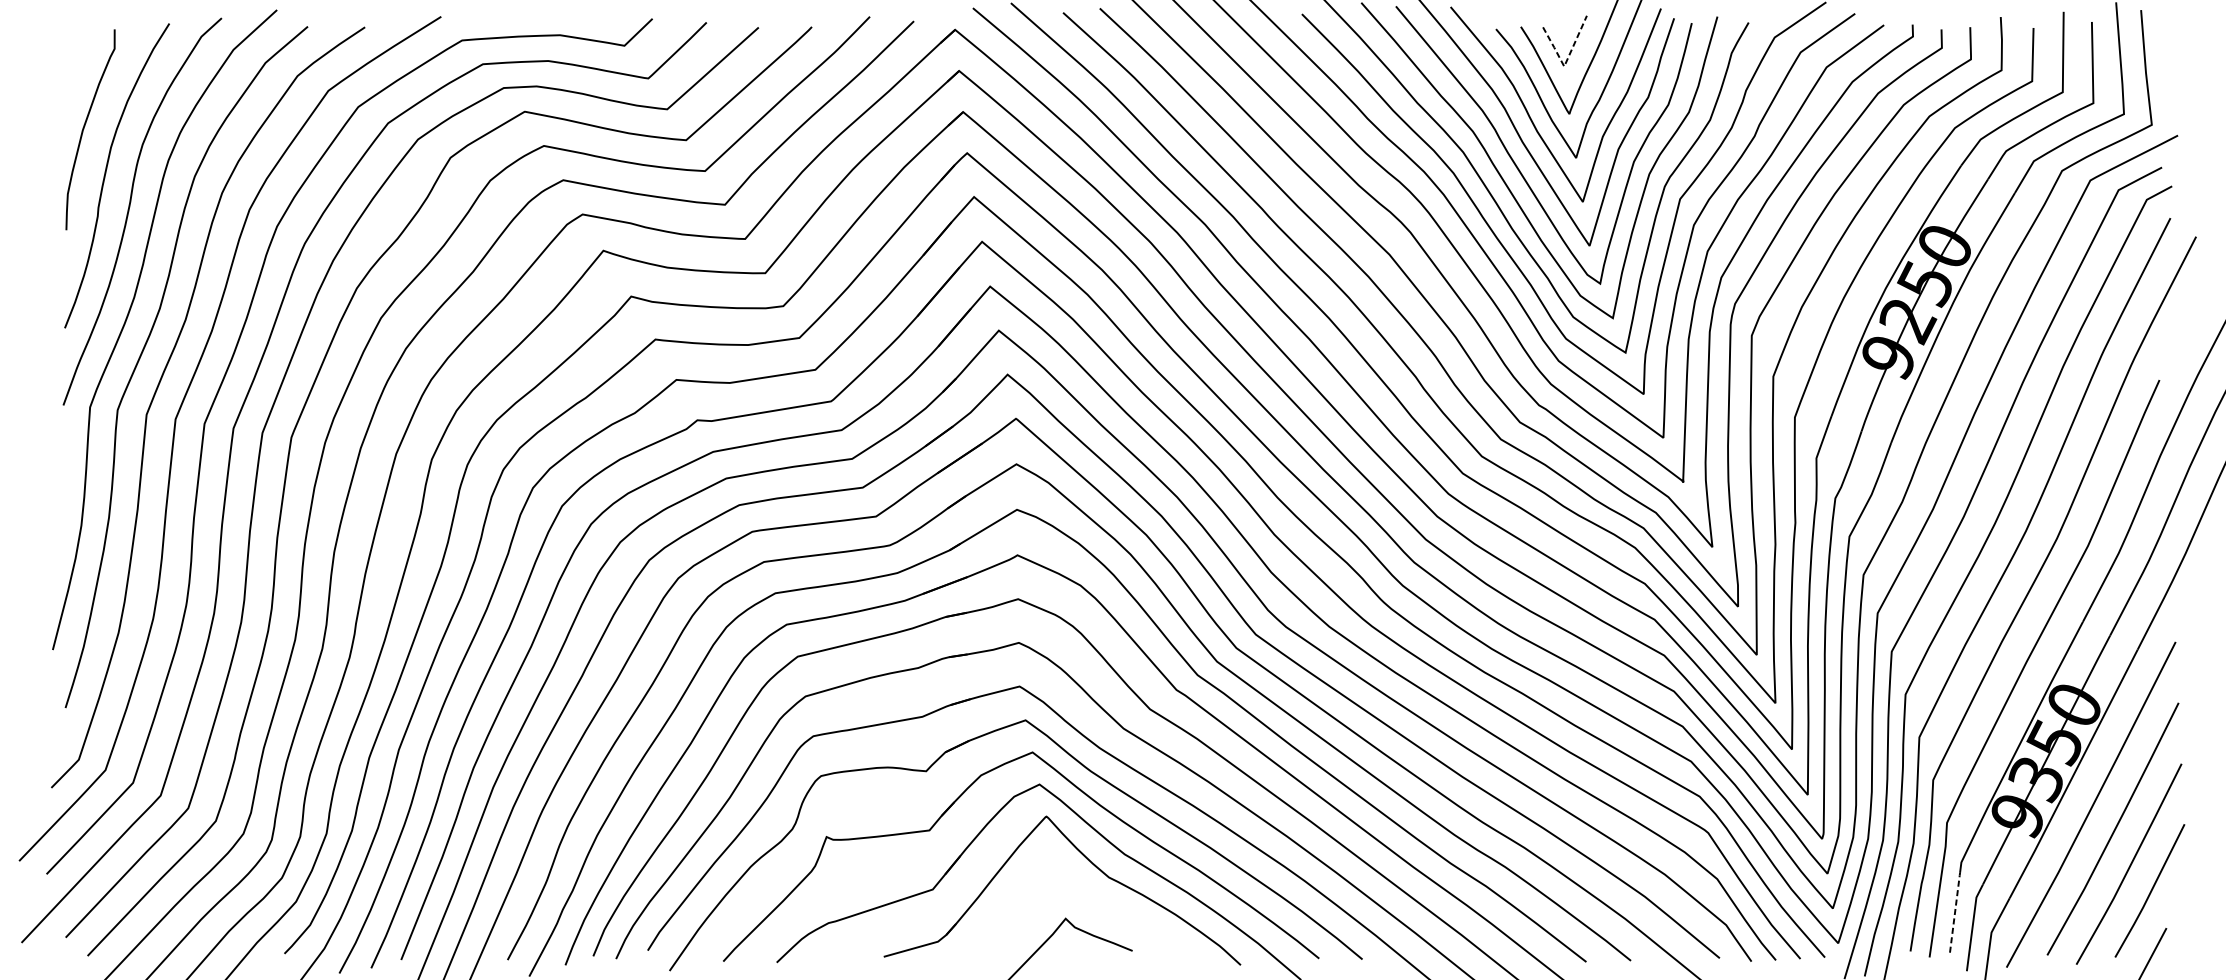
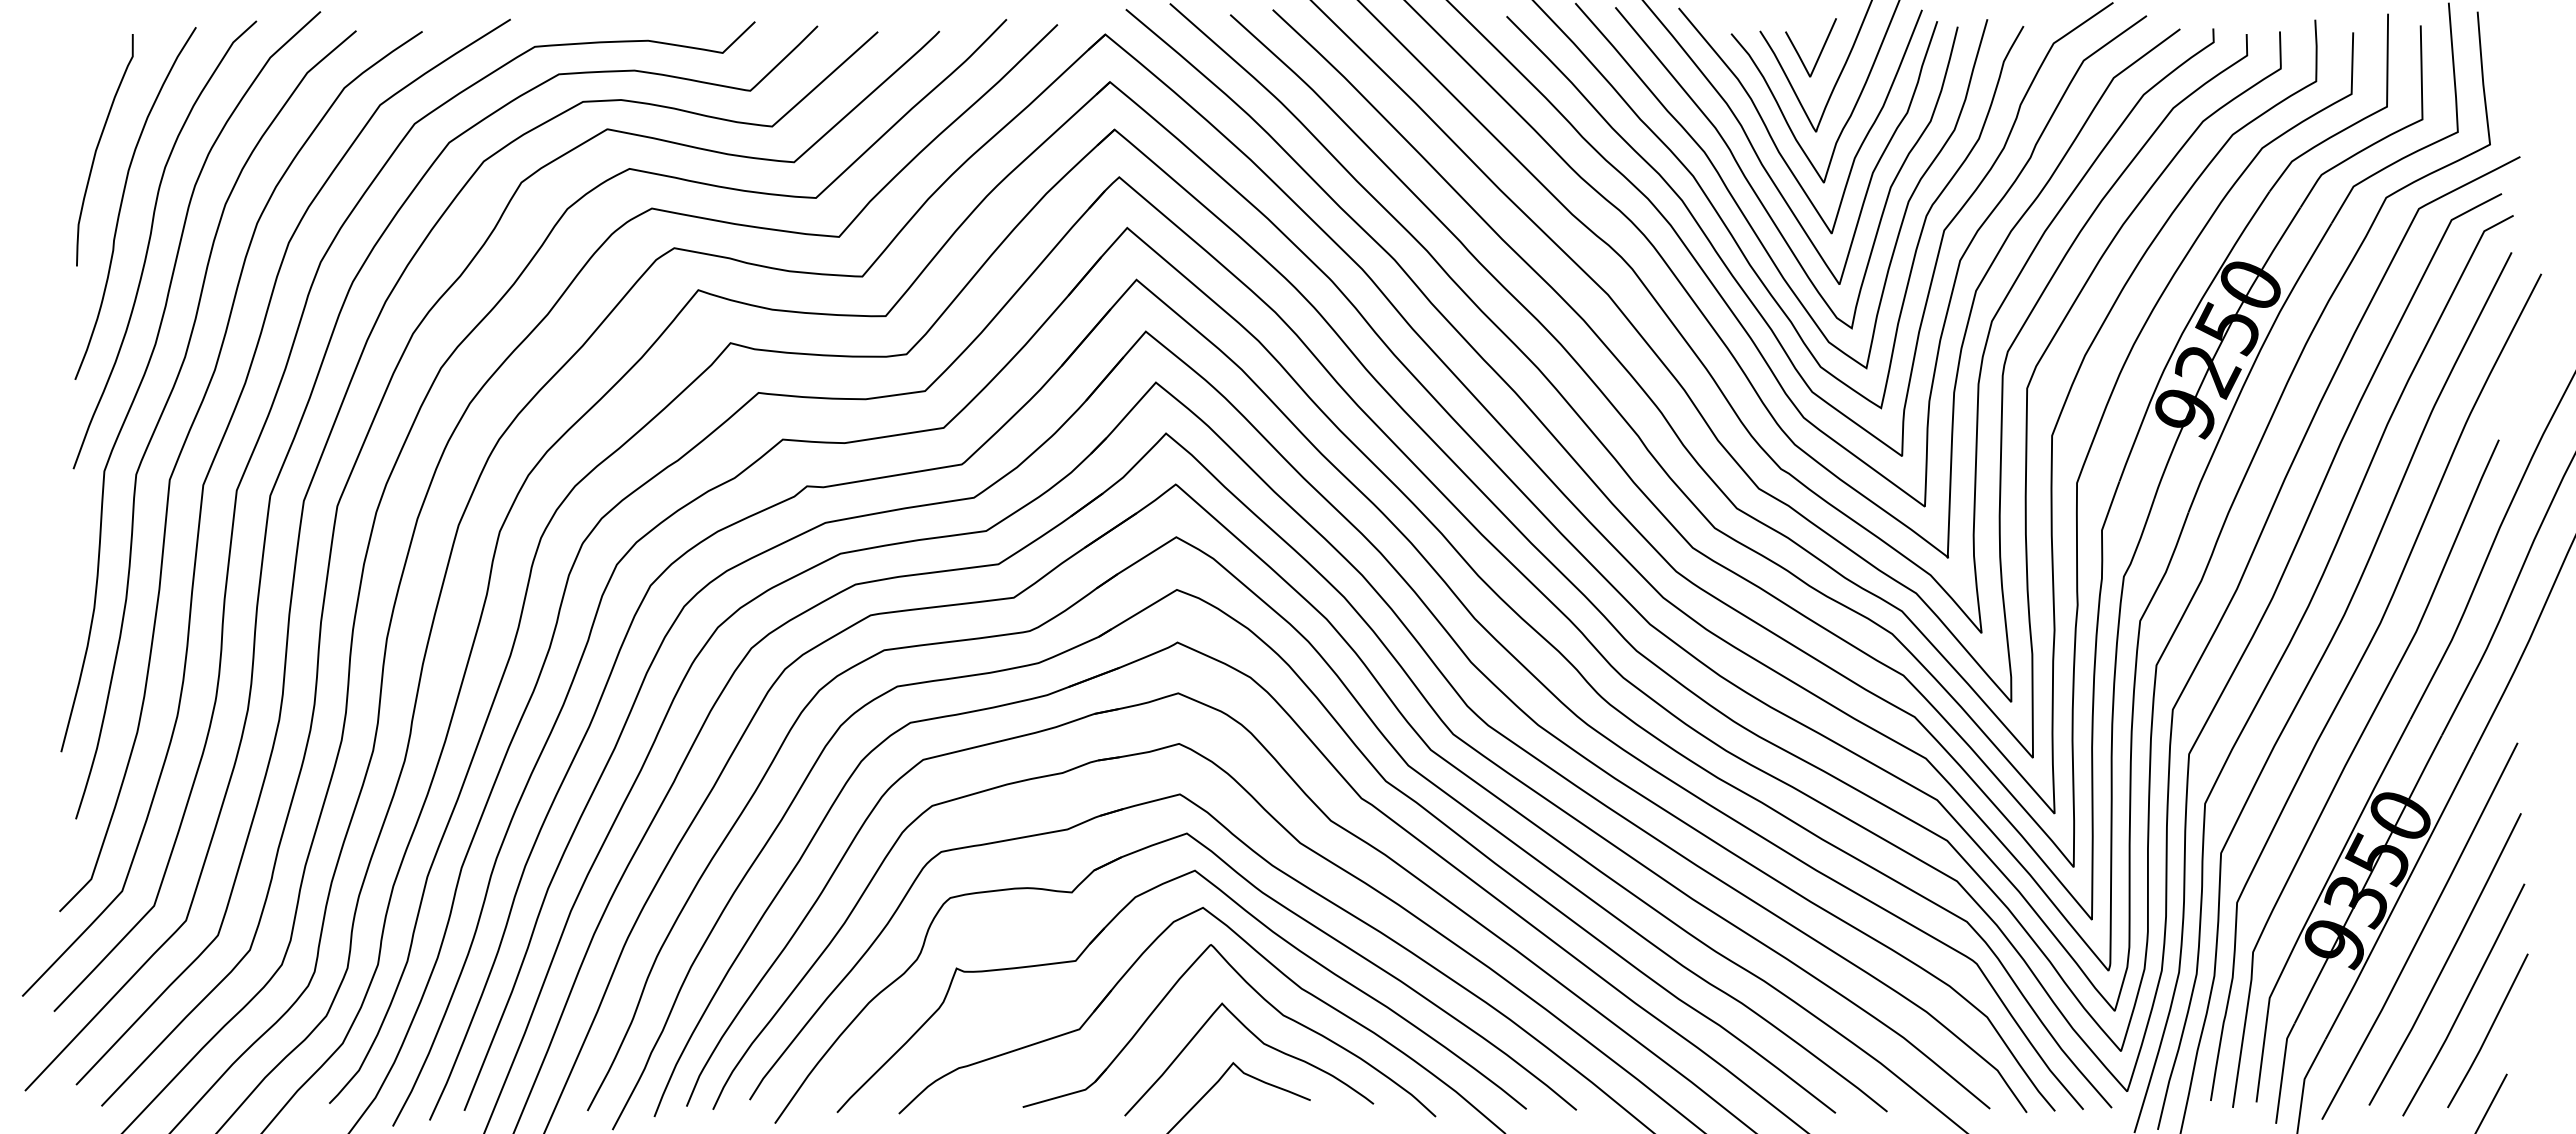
line: (1566, 61) -> (1812, 71), dashed -> solid
curve: (1091, 902) -> (1263, 1044), added
line: (1955, 911) -> (2262, 1054), dashed -> solid

